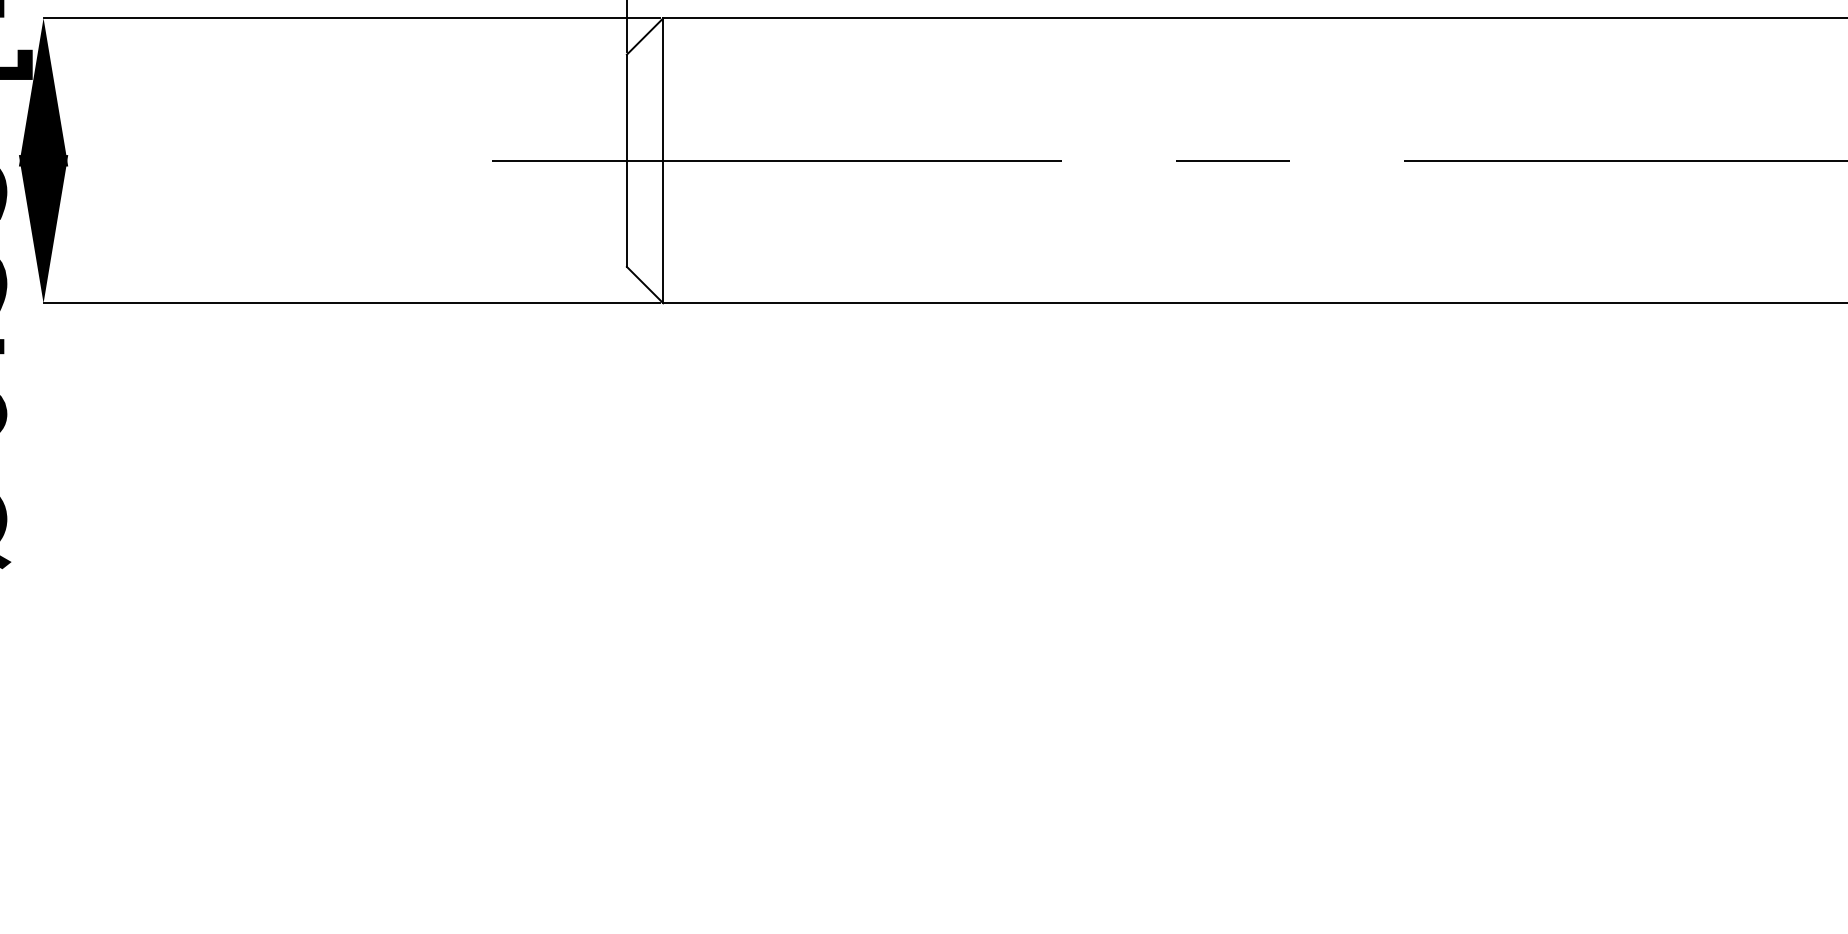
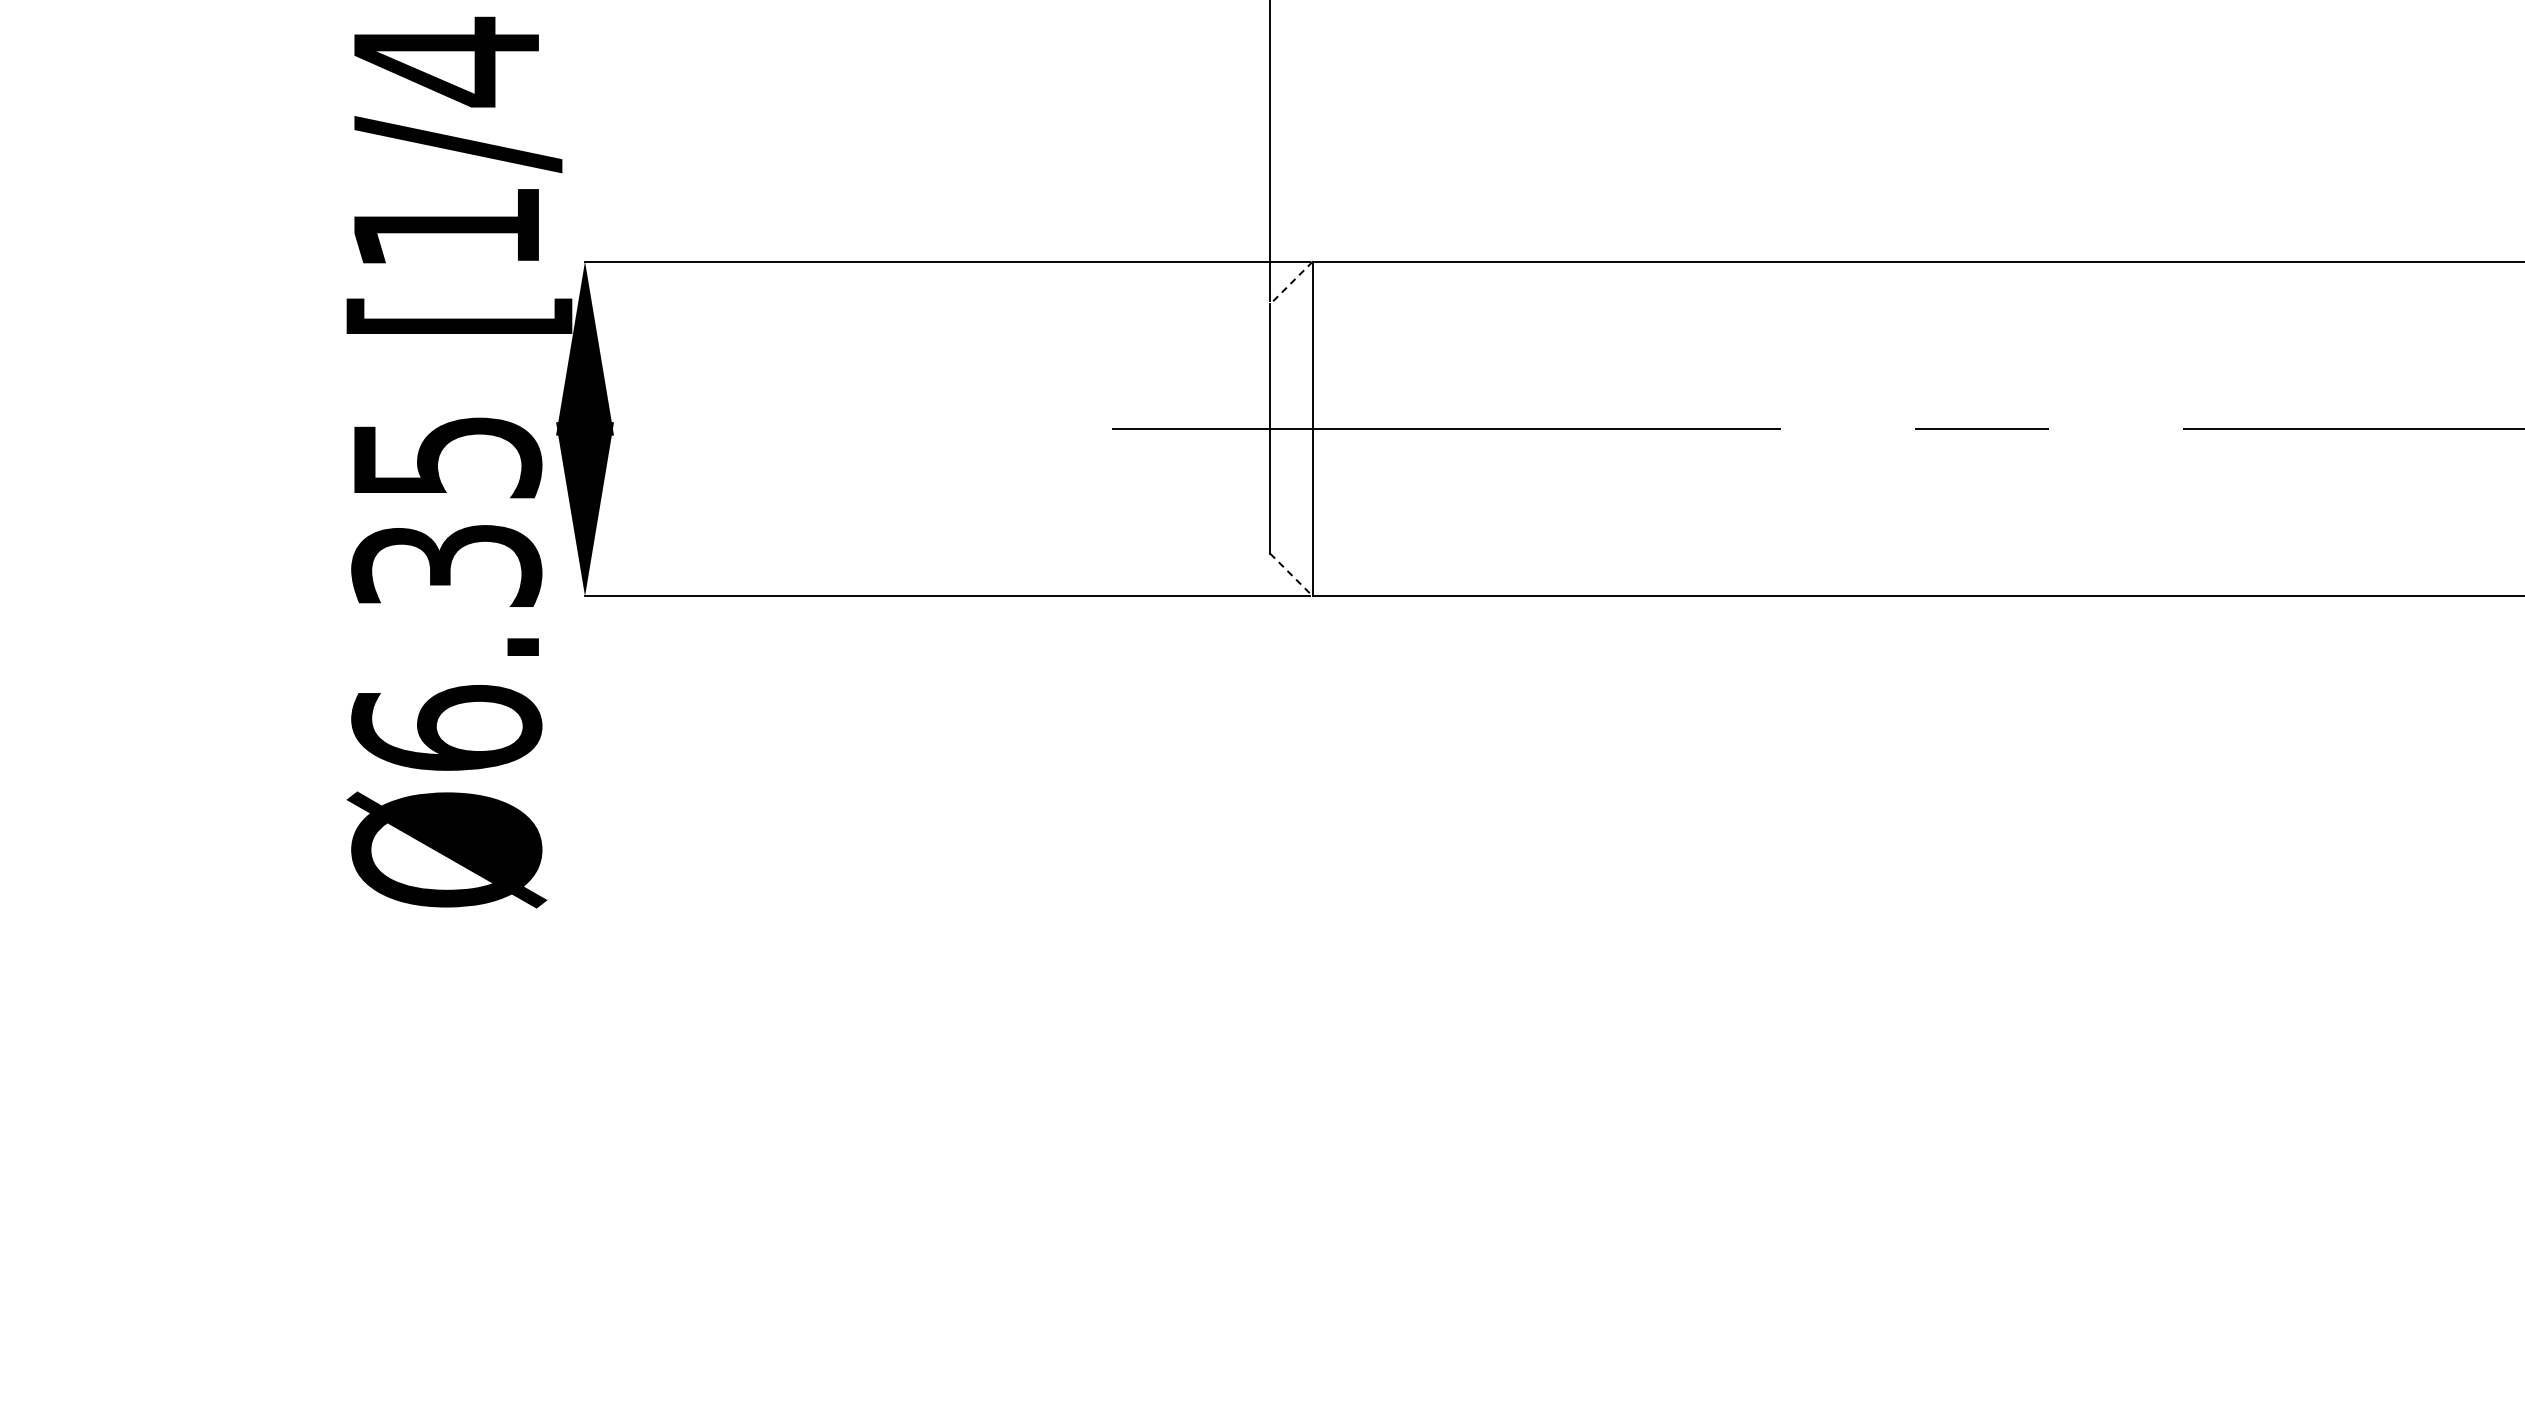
line: (645, 36) -> (1291, 283), solid -> dashed
line: (645, 285) -> (1291, 575), solid -> dashed

